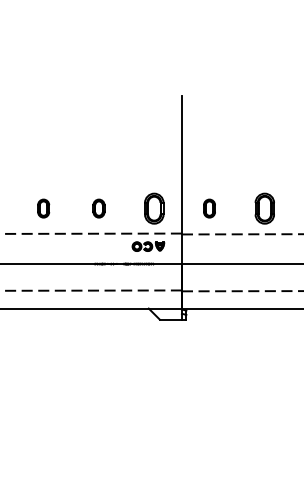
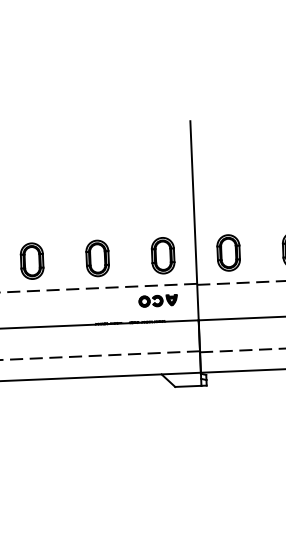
part: (43, 208) -> (31, 260), size x1.67
part: (98, 208) -> (97, 258), size x1.67
part: (209, 208) -> (228, 252), size x1.67

